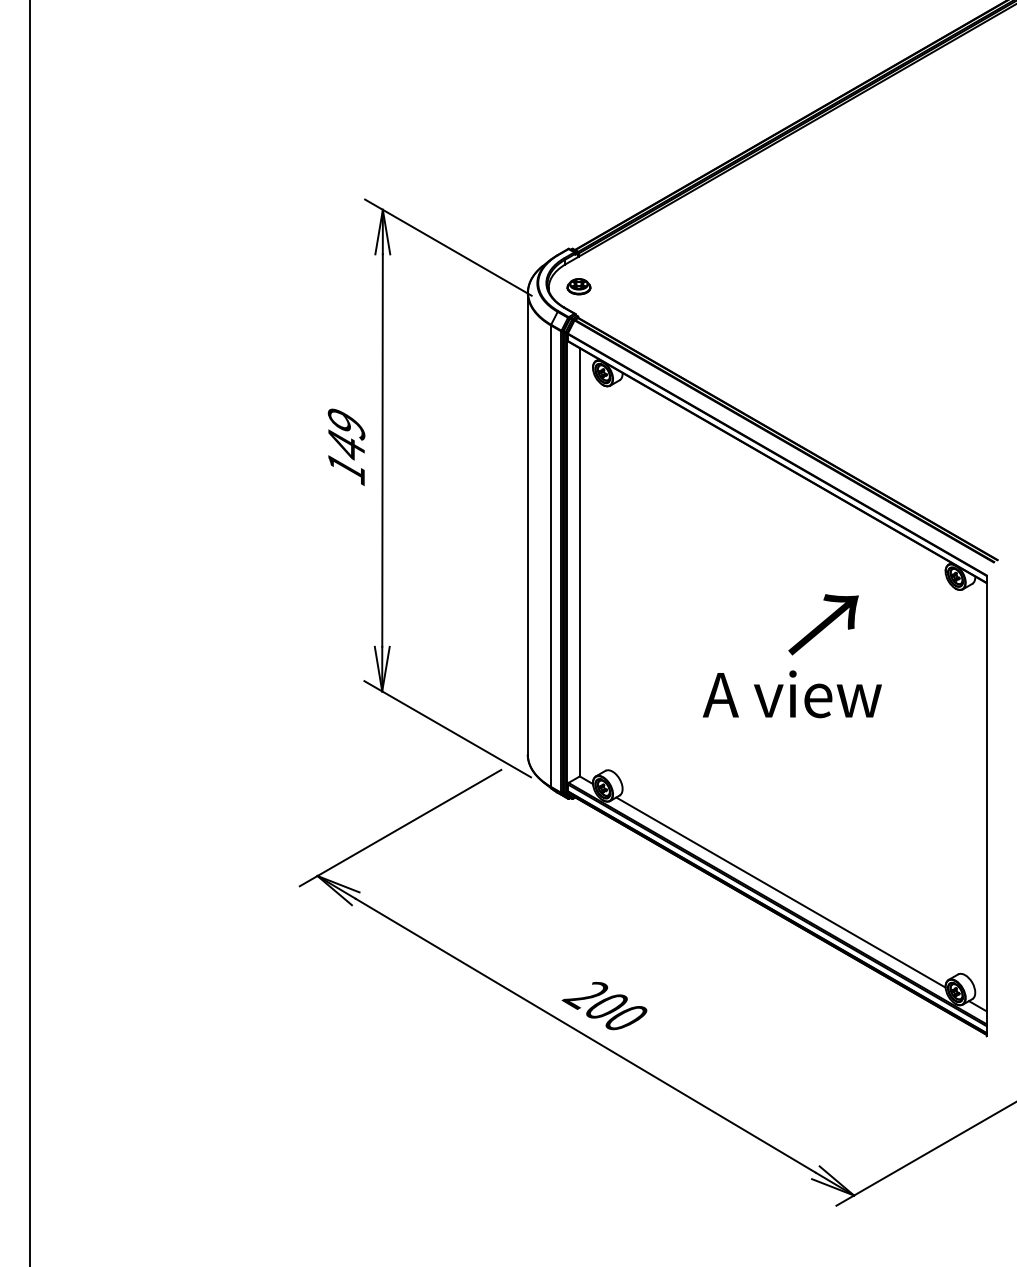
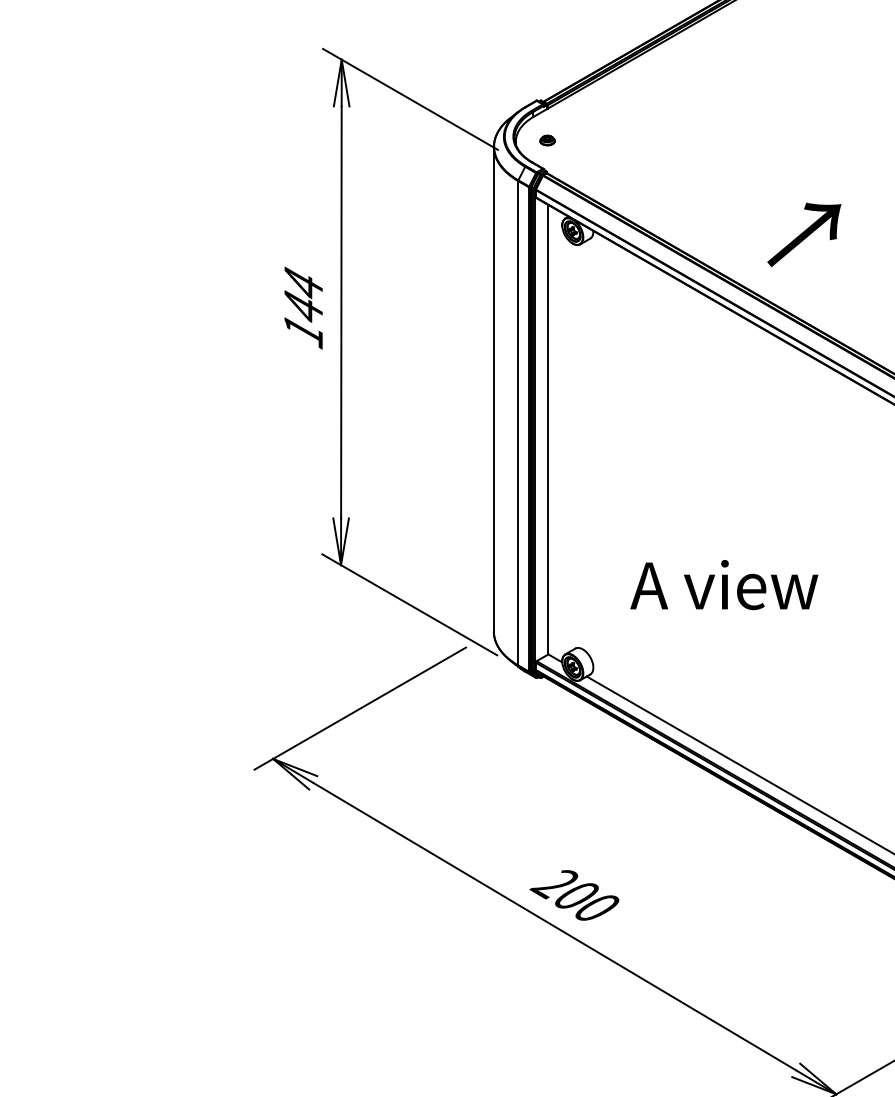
part: (578, 286) -> (547, 140), size x0.6
text: (346, 423) -> (303, 283), 149 -> 144
text: (823, 624) -> (804, 234), moved
text: (791, 694) -> (723, 585), moved

